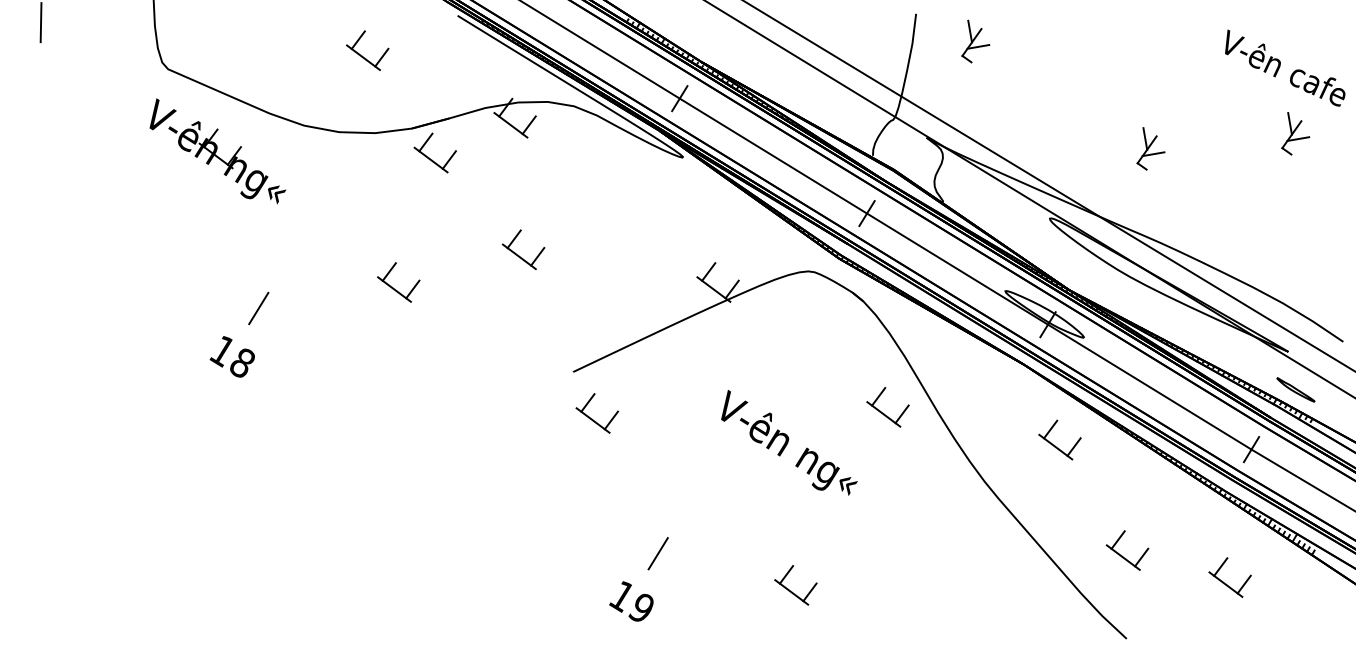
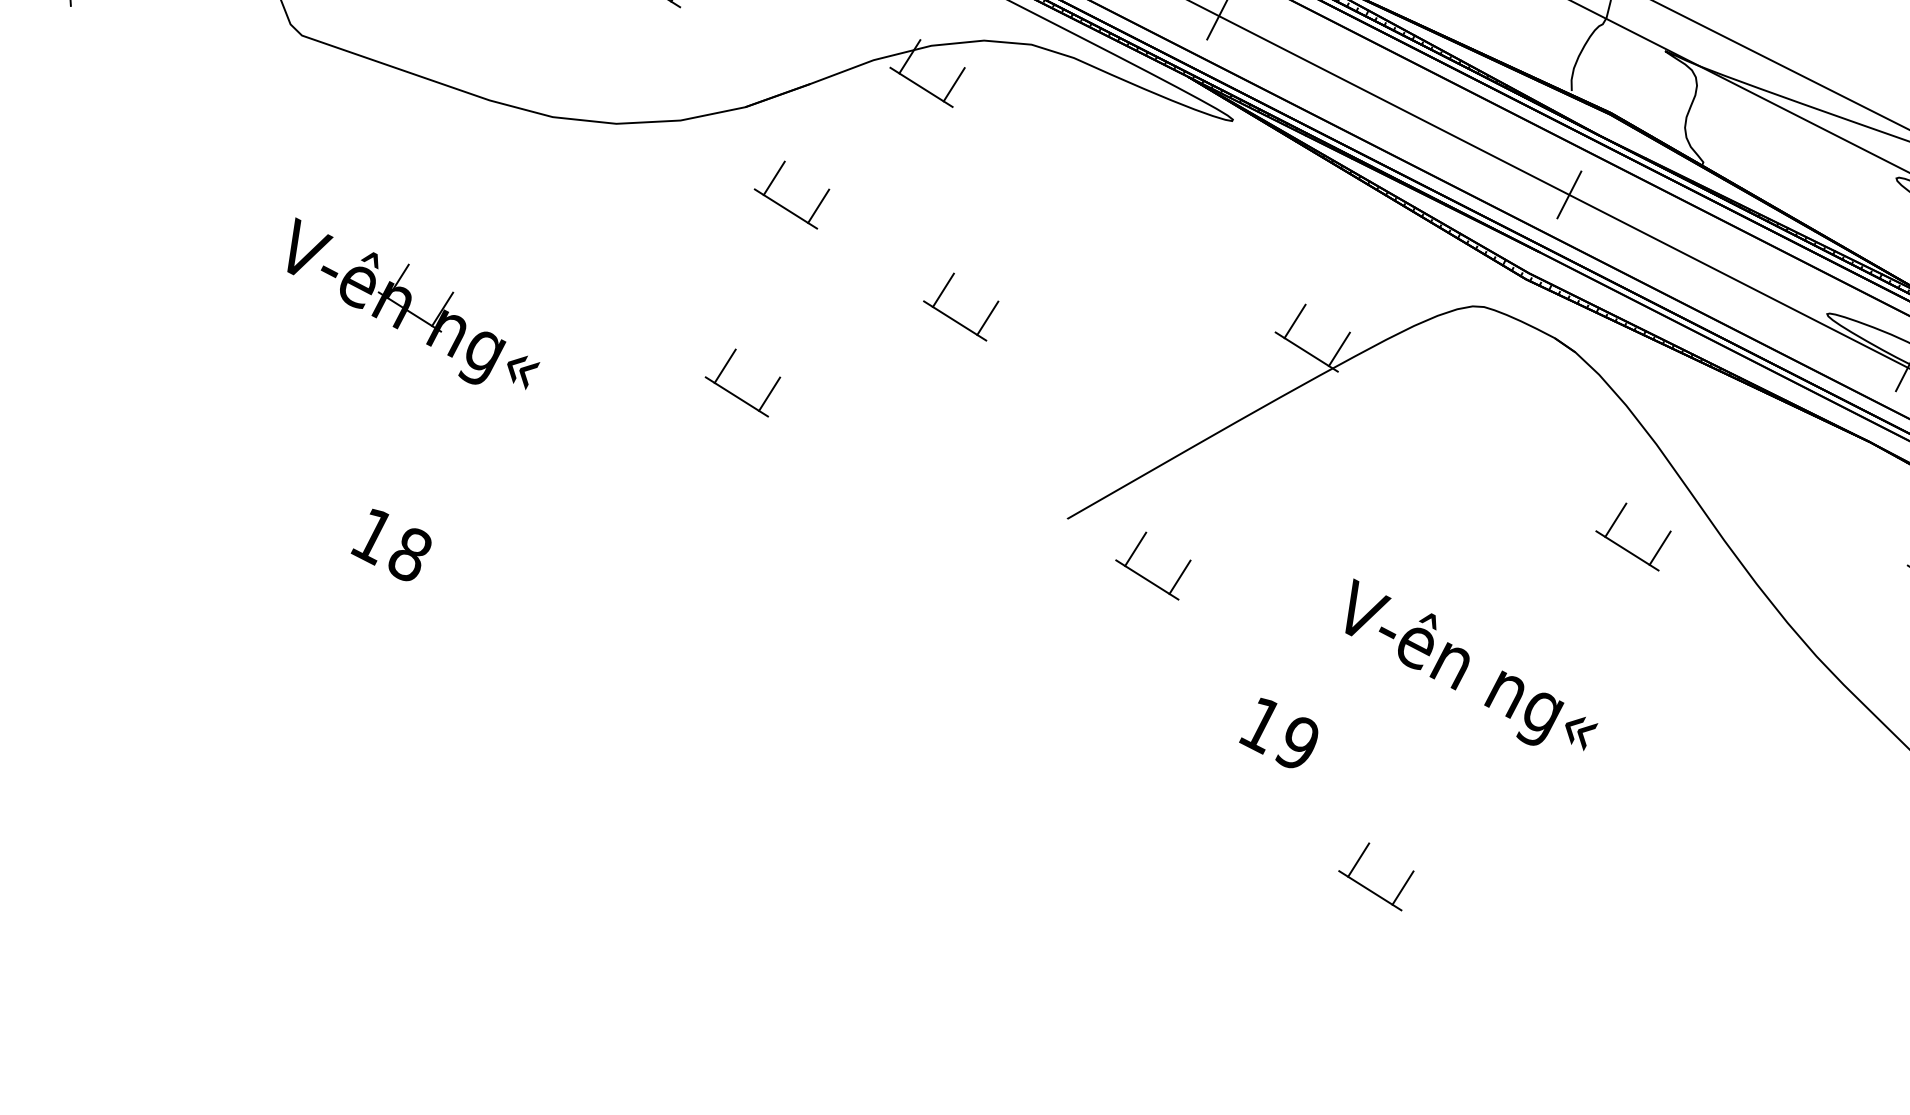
part: (217, 151) -> (411, 303), moved
part: (429, 157) -> (782, 204), moved
line: (258, 308) -> (496, 449), removed
text: (231, 356) -> (389, 544), moved
part: (592, 418) -> (1145, 576), moved
text: (789, 442) -> (1470, 663), moved
line: (657, 553) -> (1243, 830), removed
part: (792, 591) -> (1371, 889), moved
text: (631, 601) -> (1278, 732), moved

